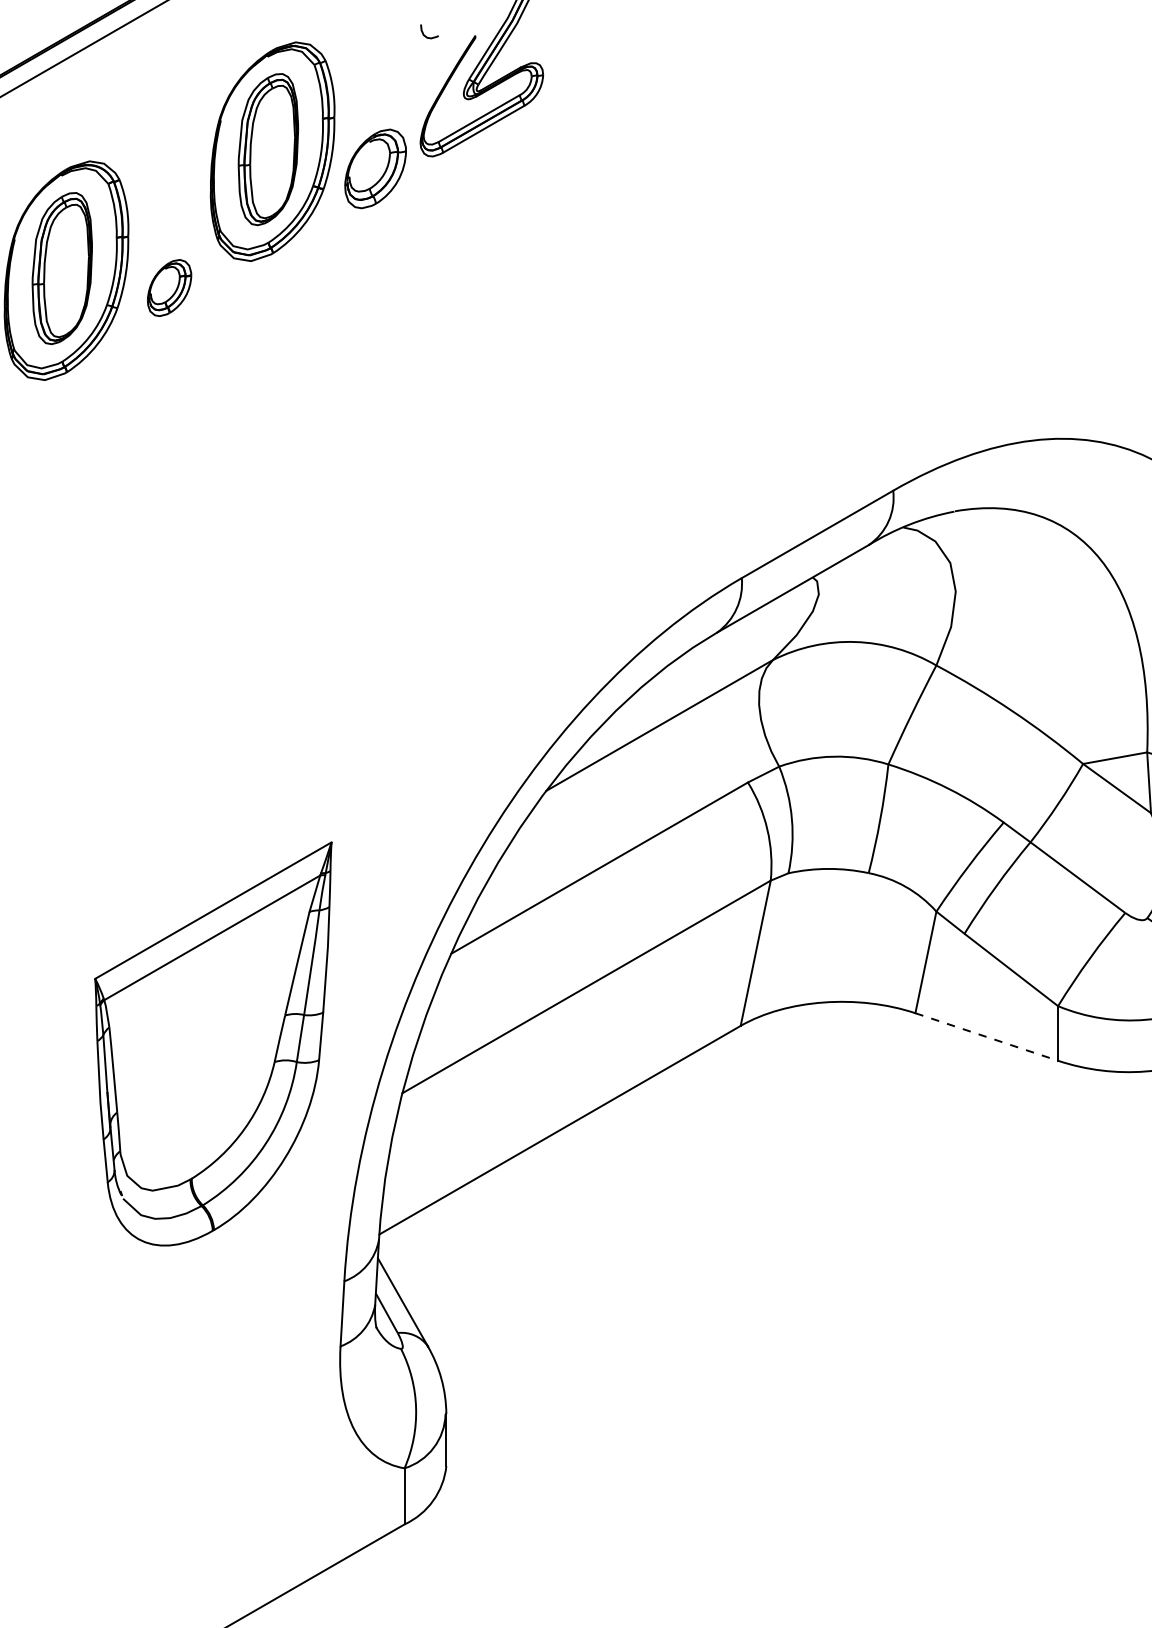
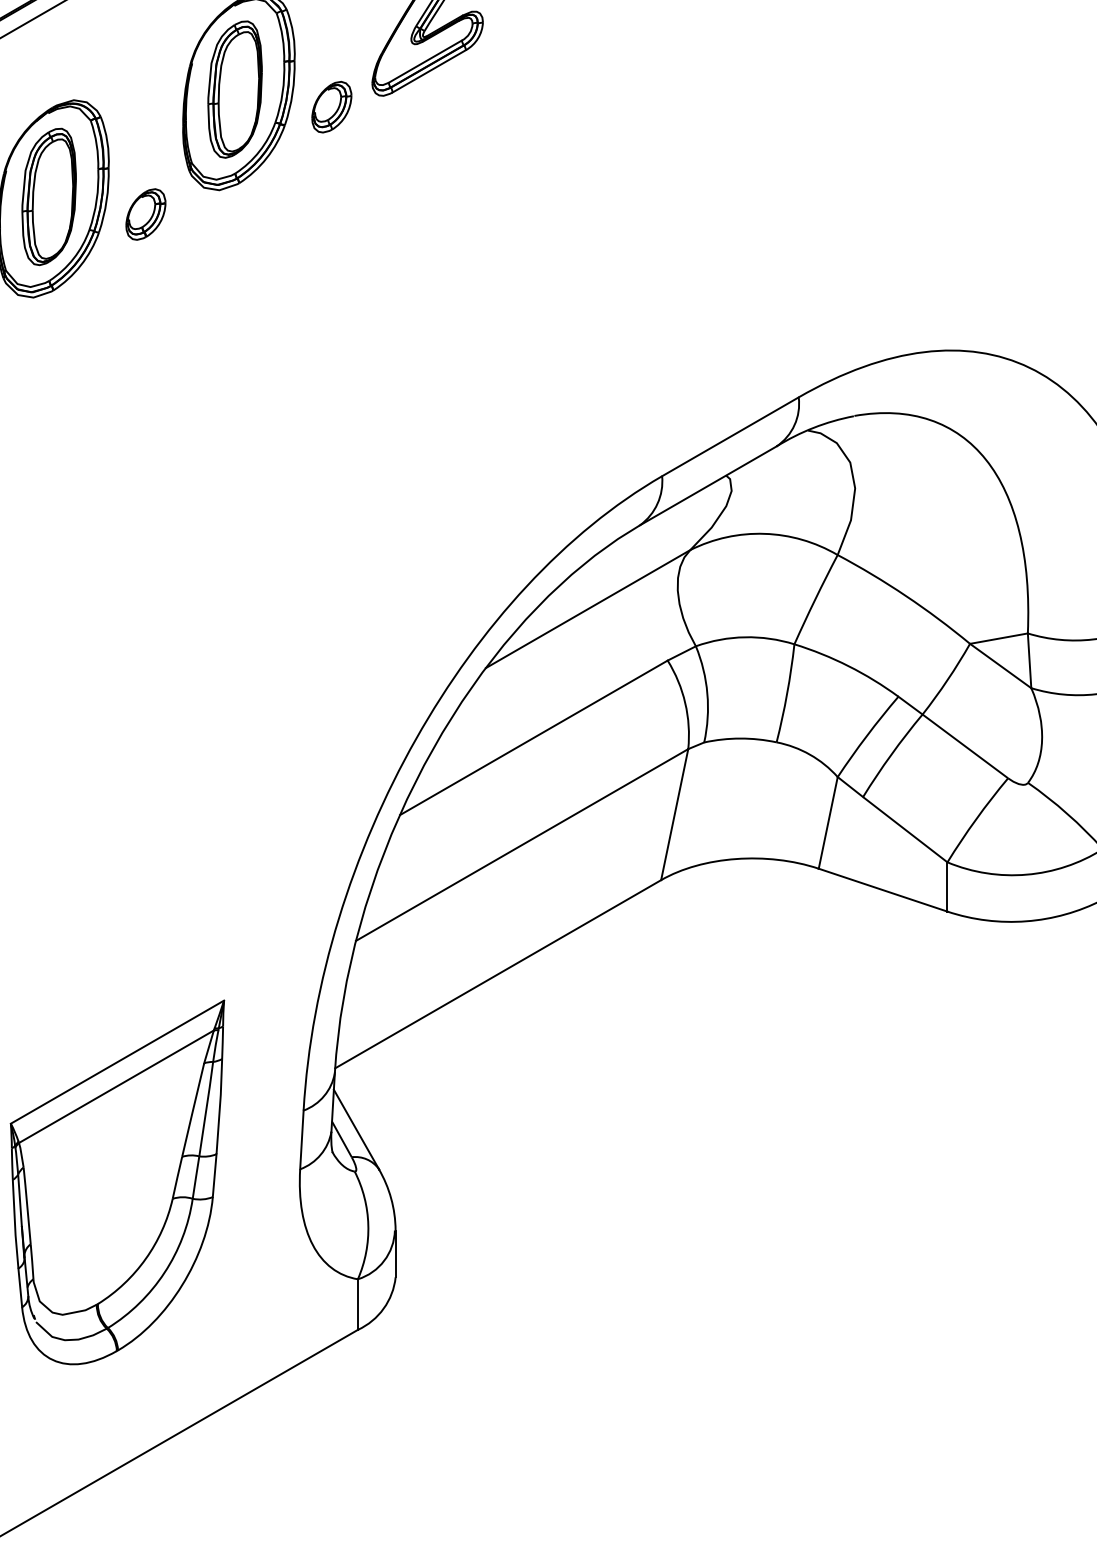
part: (375, 169) -> (331, 107), size x0.71
line: (987, 1037) -> (883, 890), dashed -> solid
part: (213, 1044) -> (117, 1182), moved

